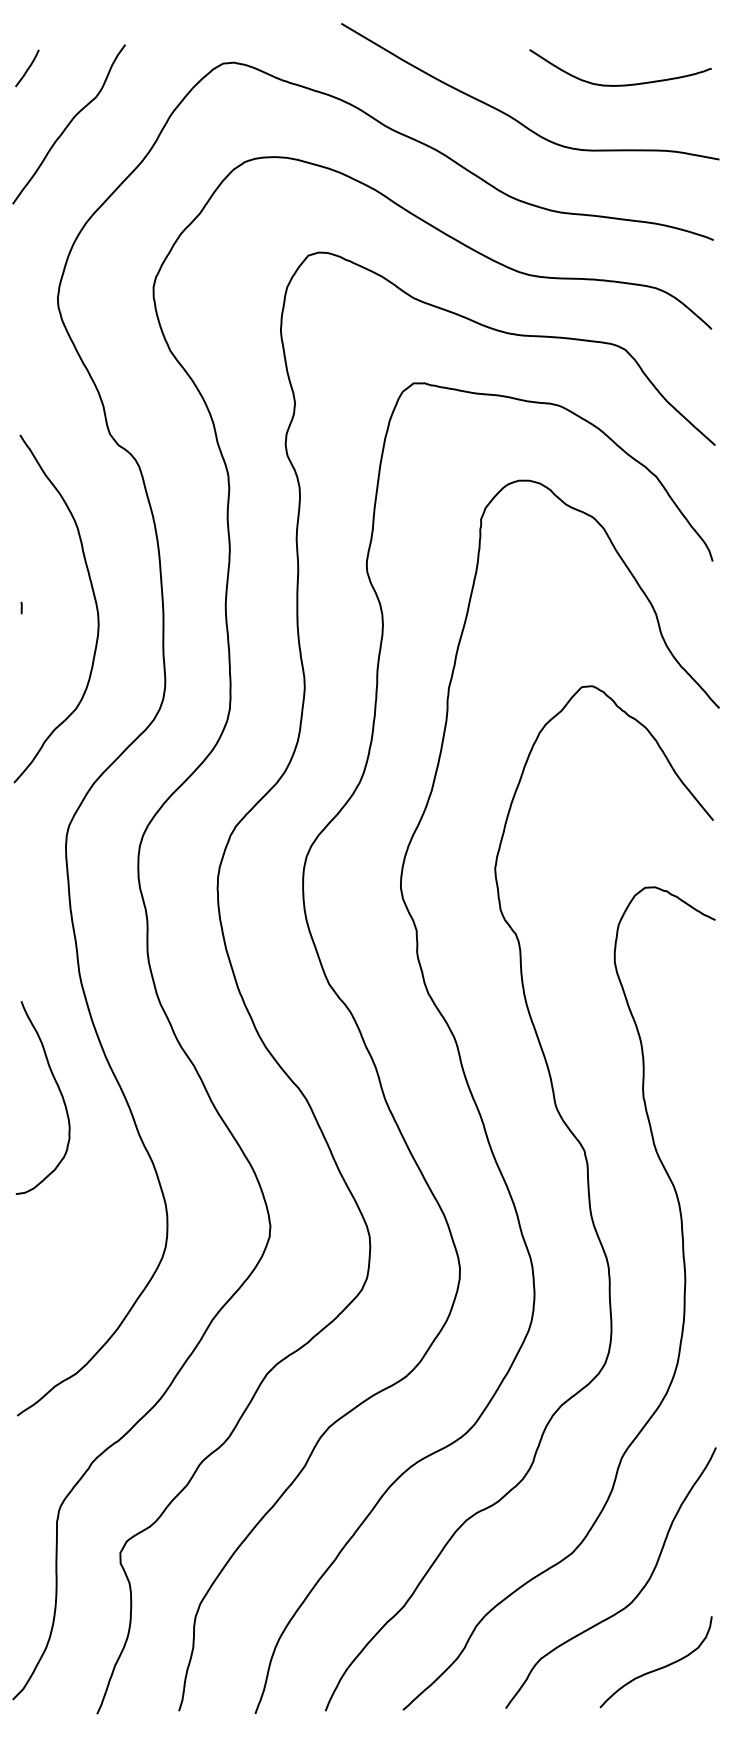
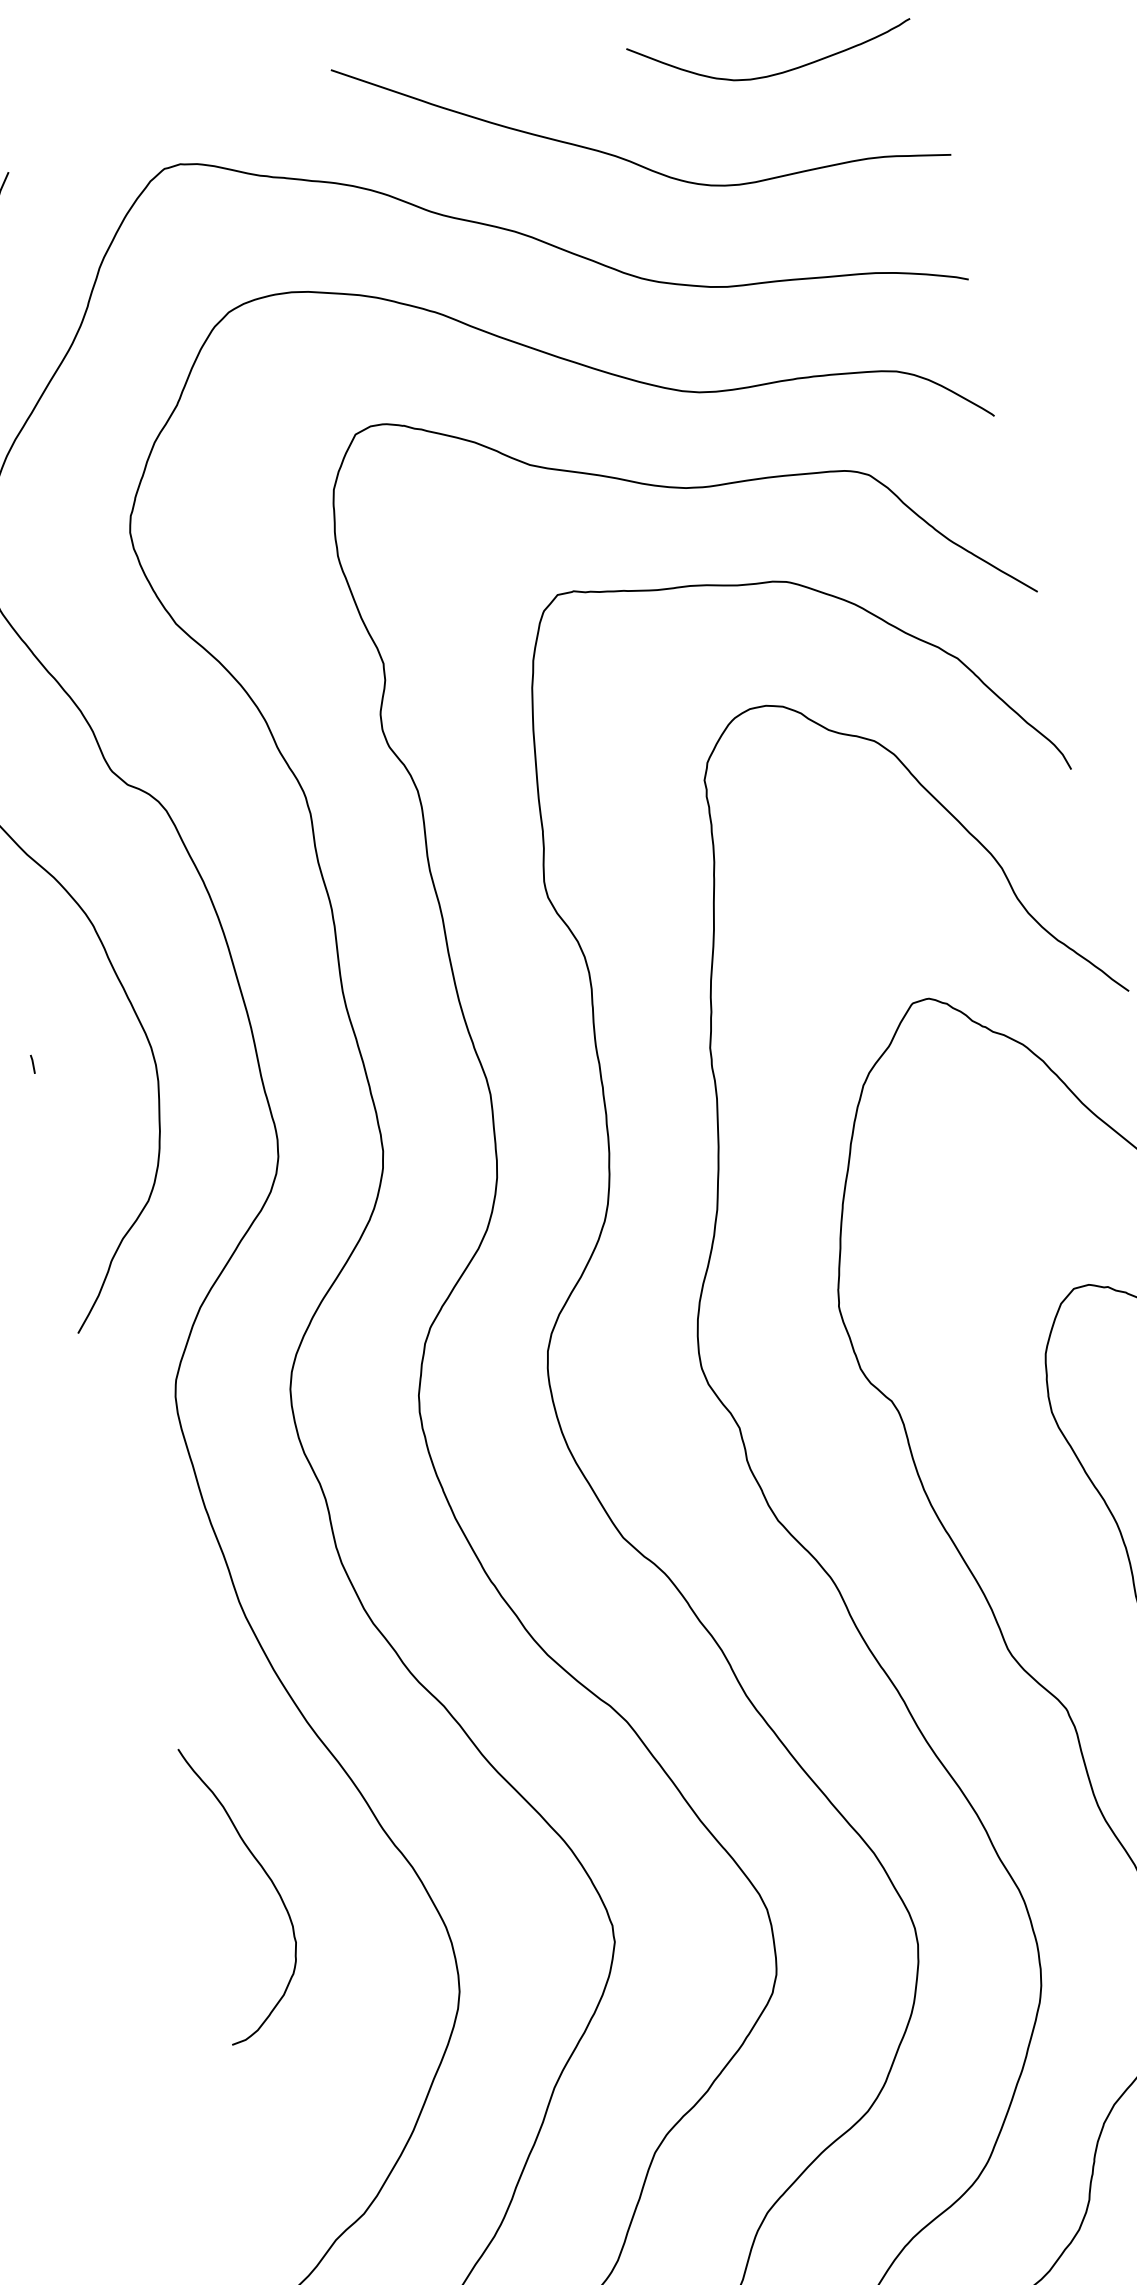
curve: (59, 1092) -> (265, 1875), moved

